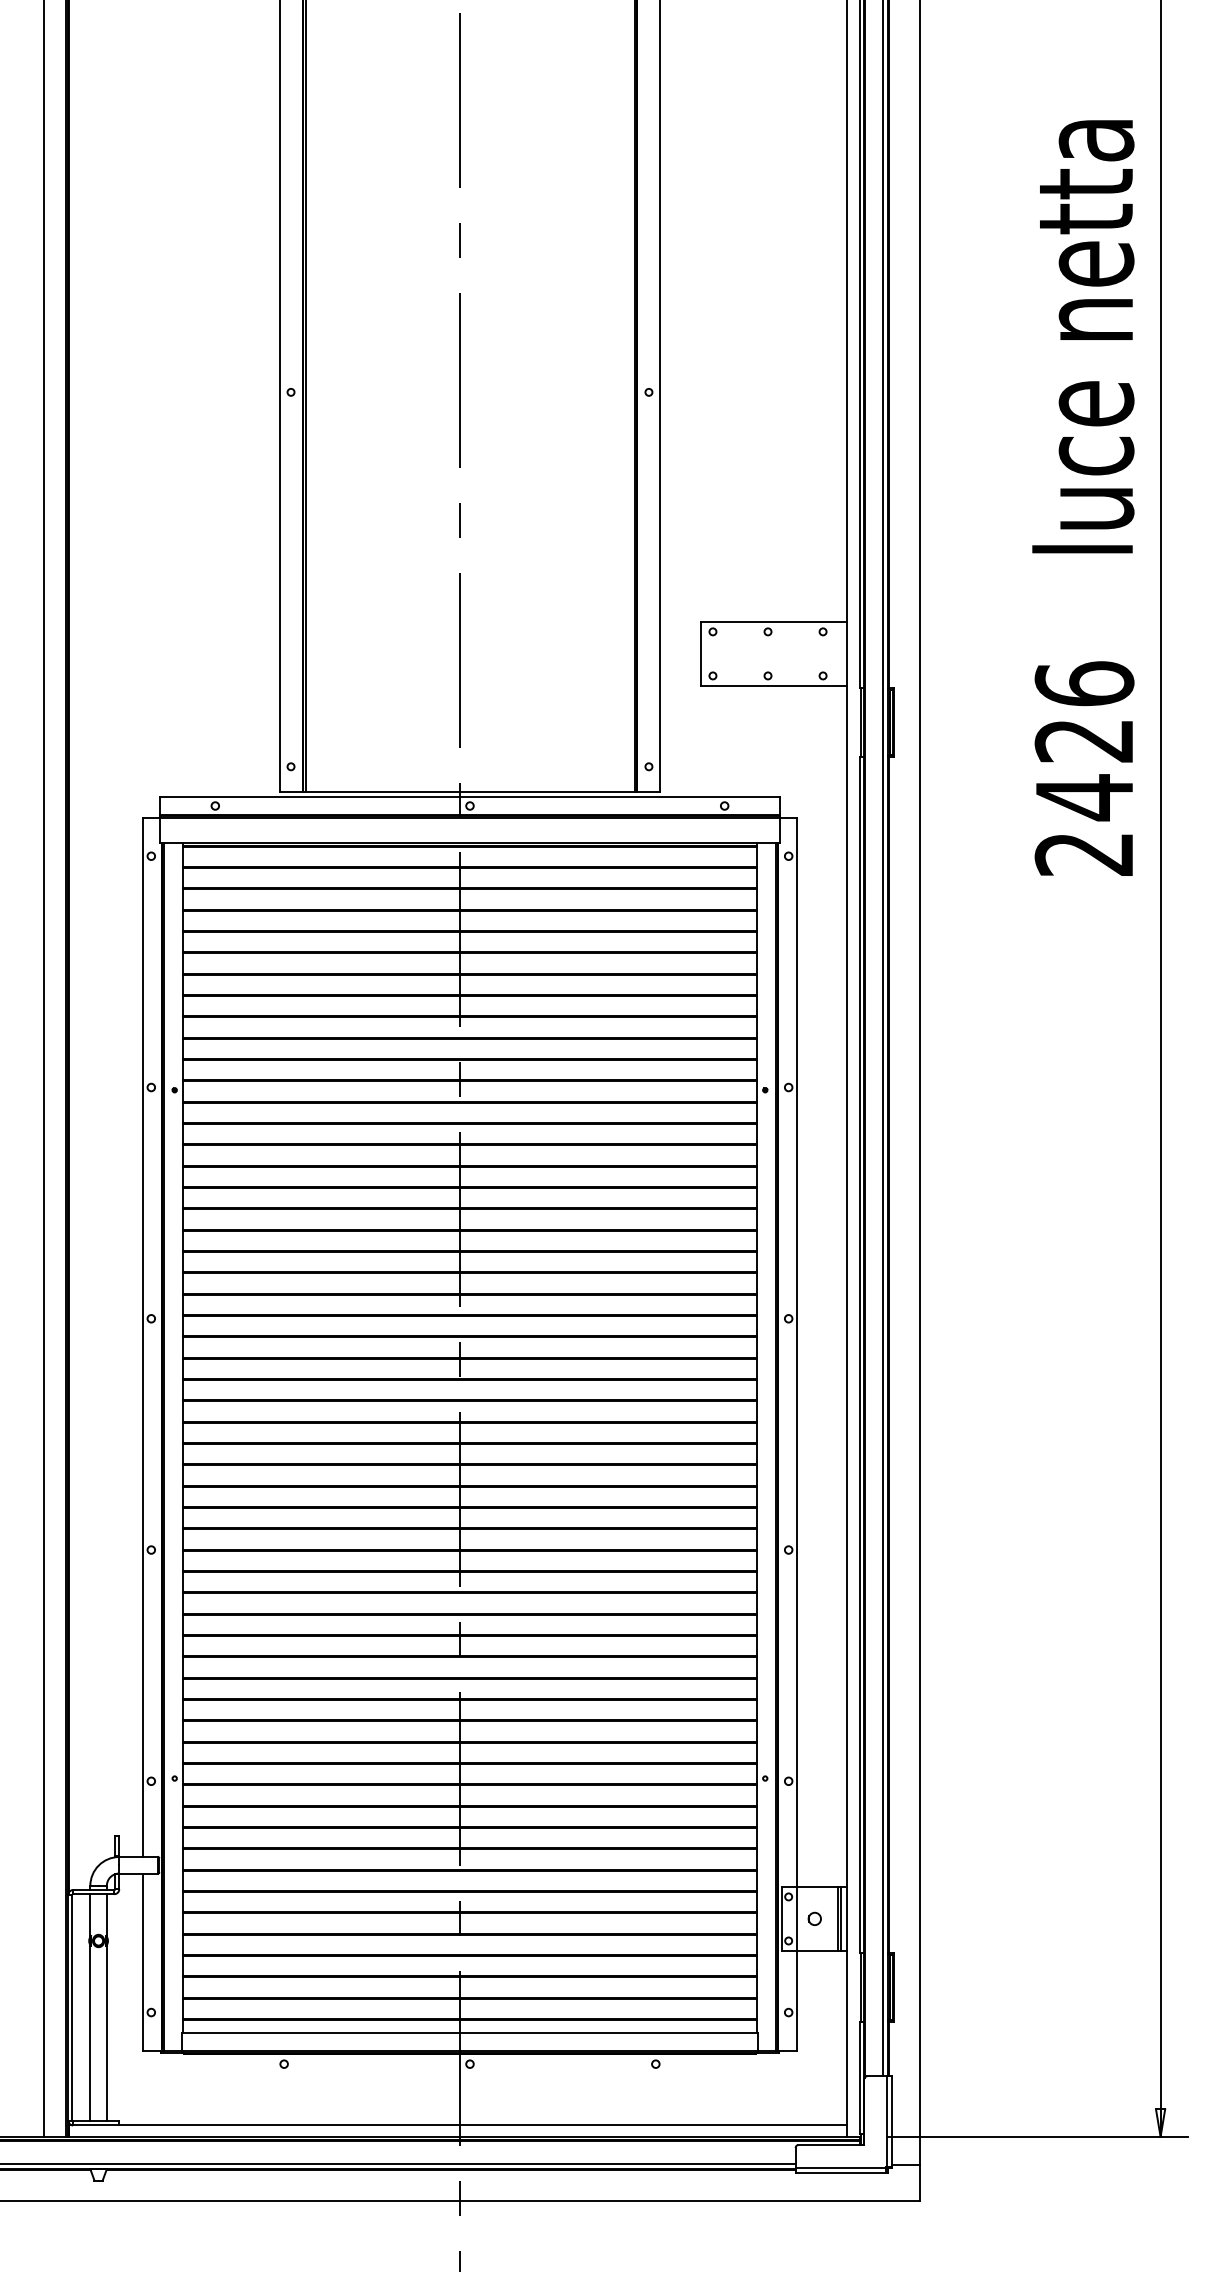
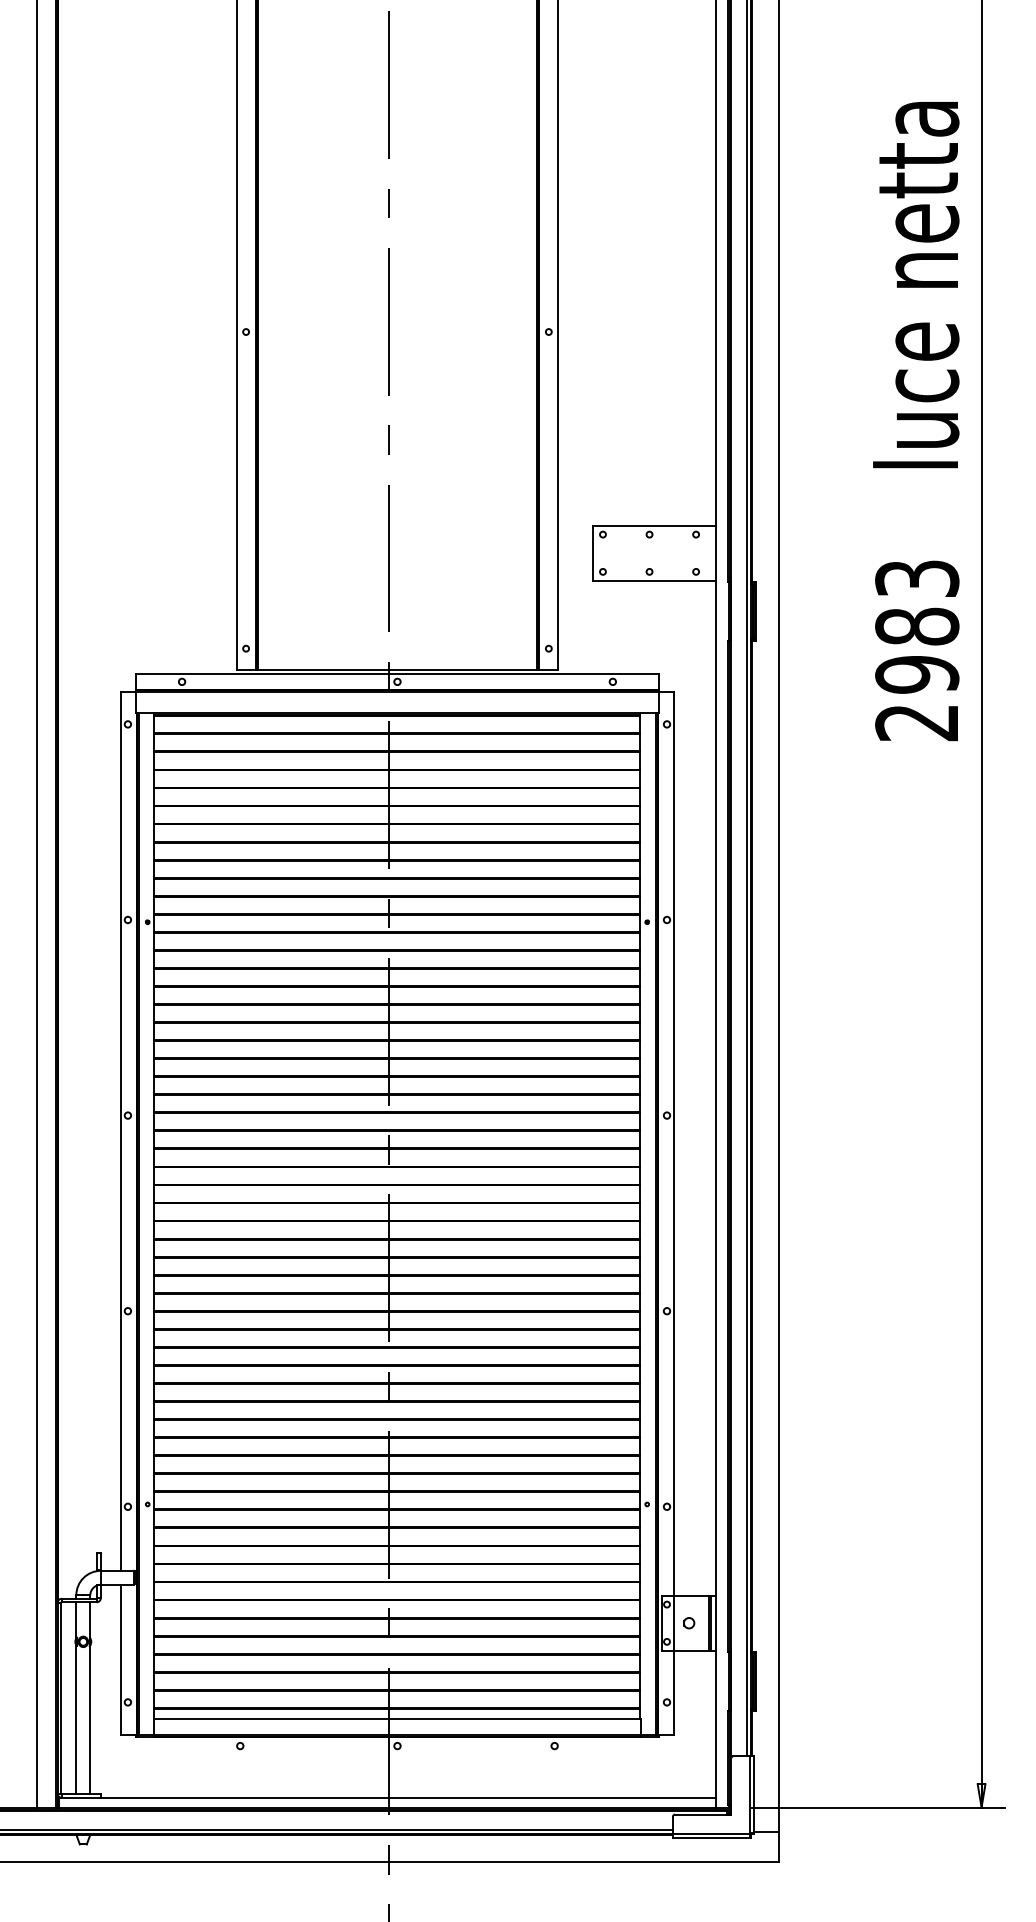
text: (1084, 741) -> (917, 627), 2426 -> 2983

